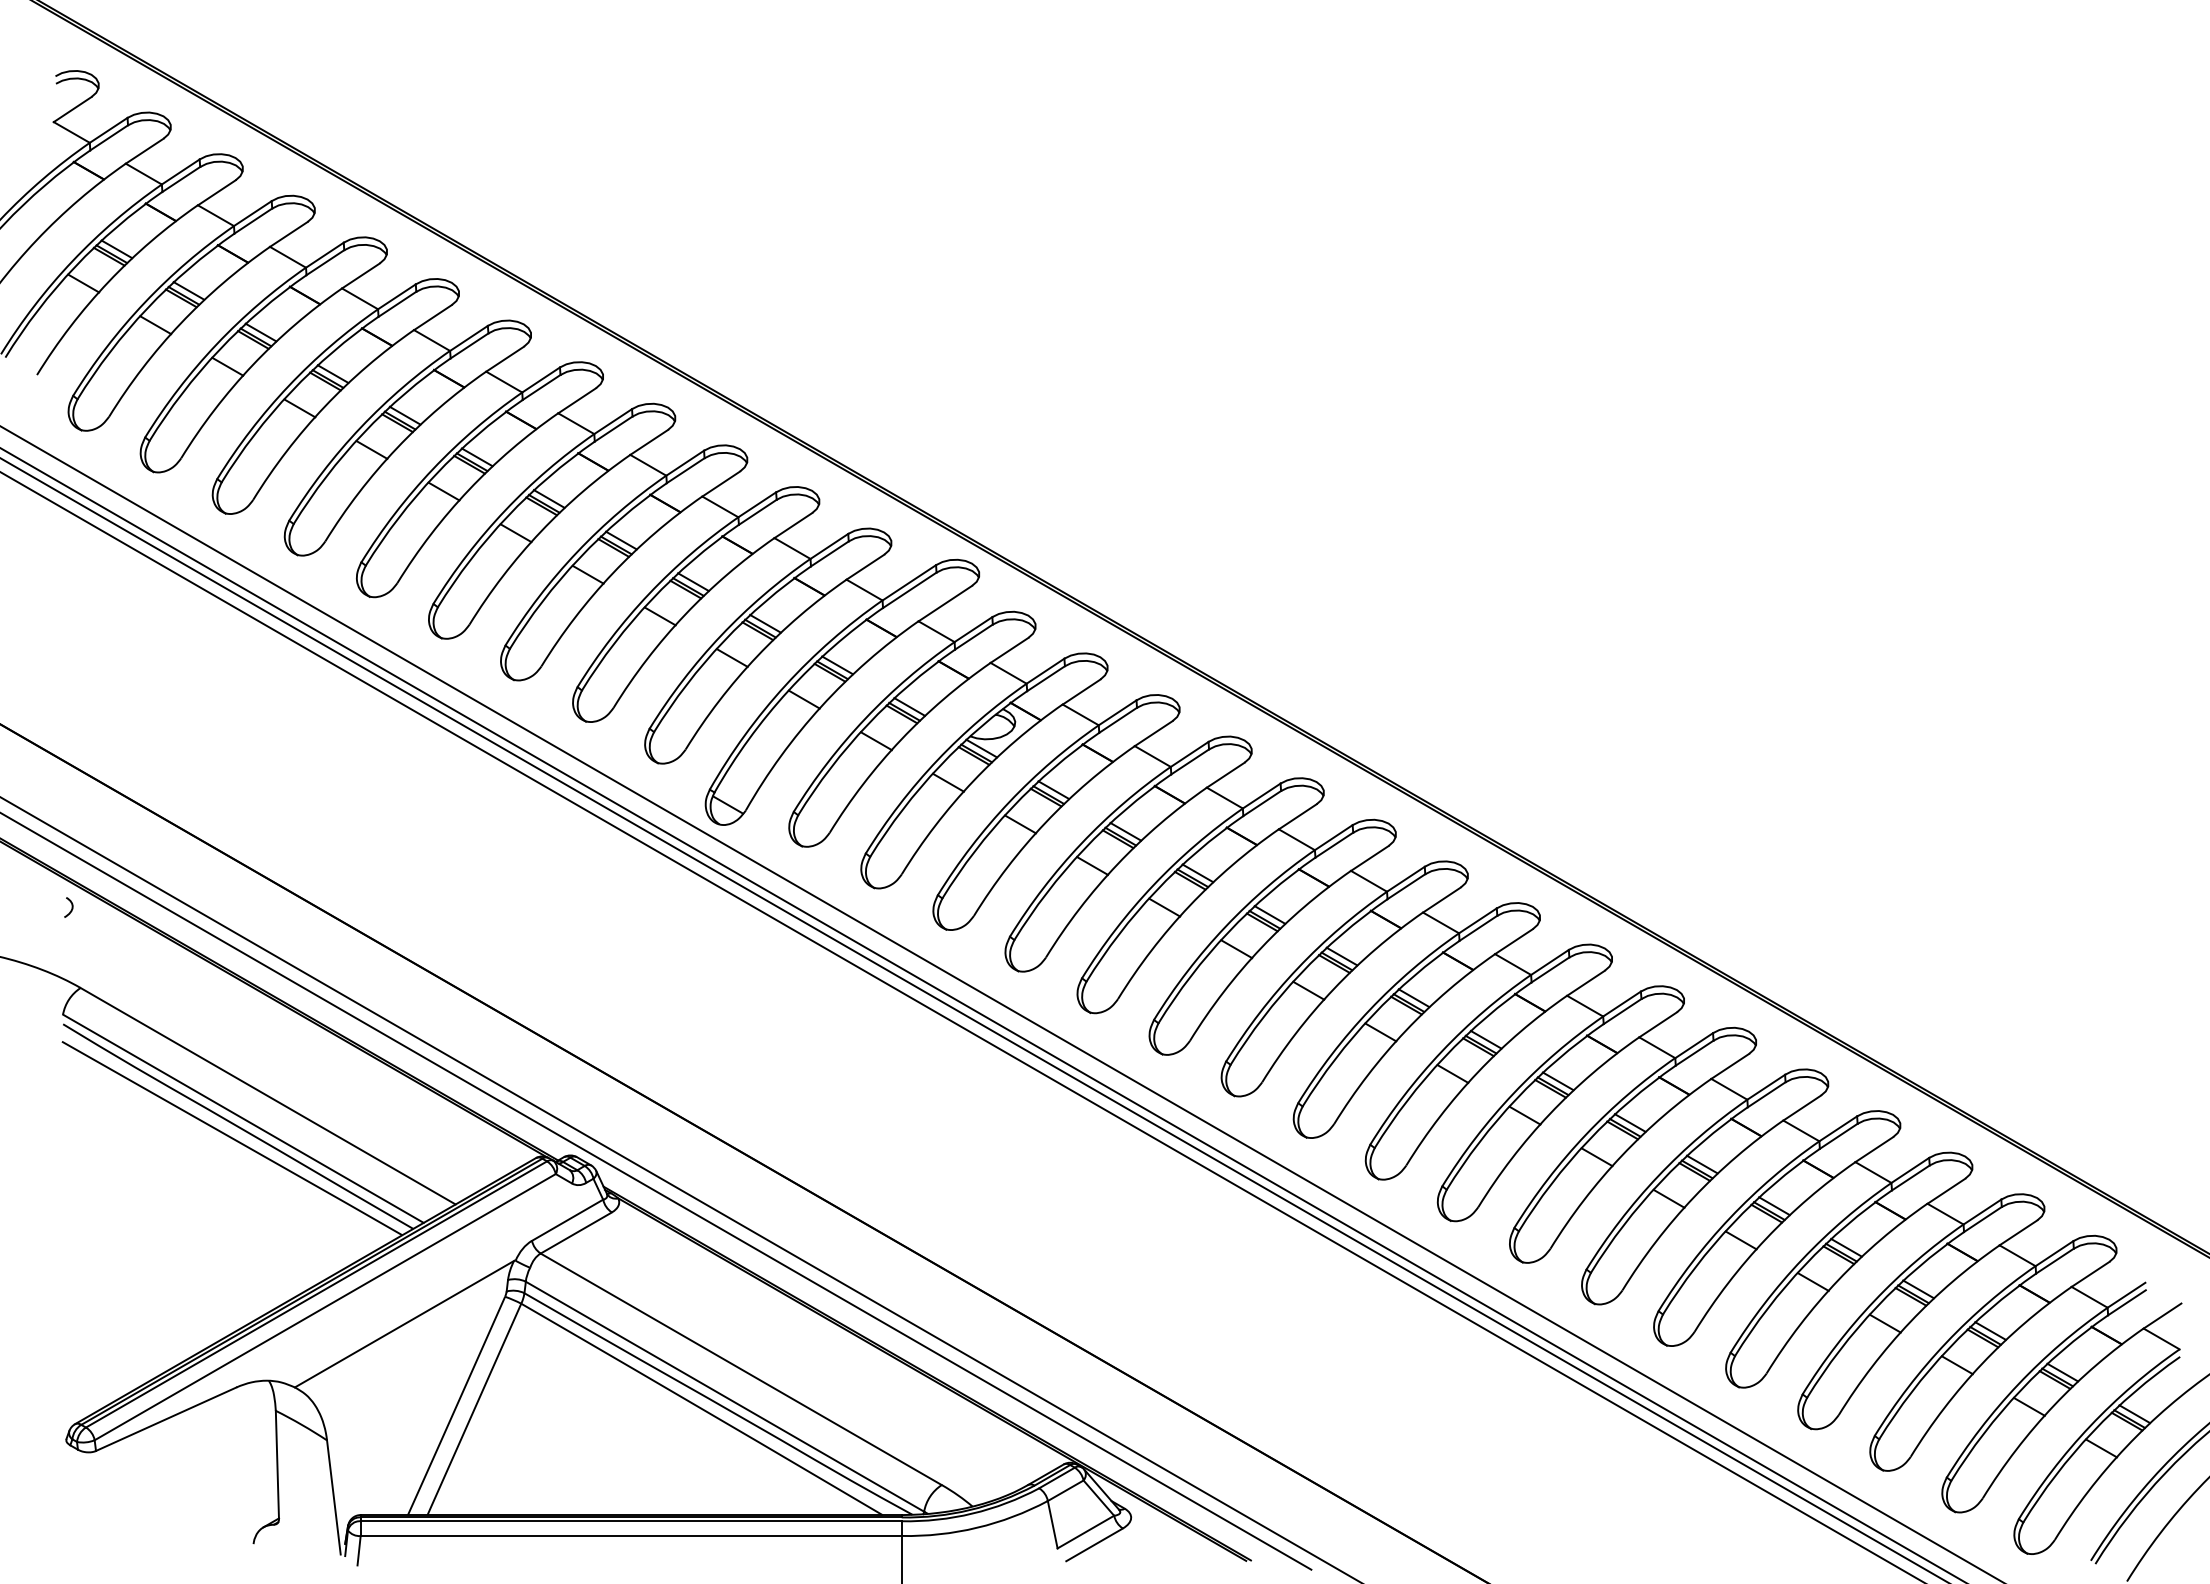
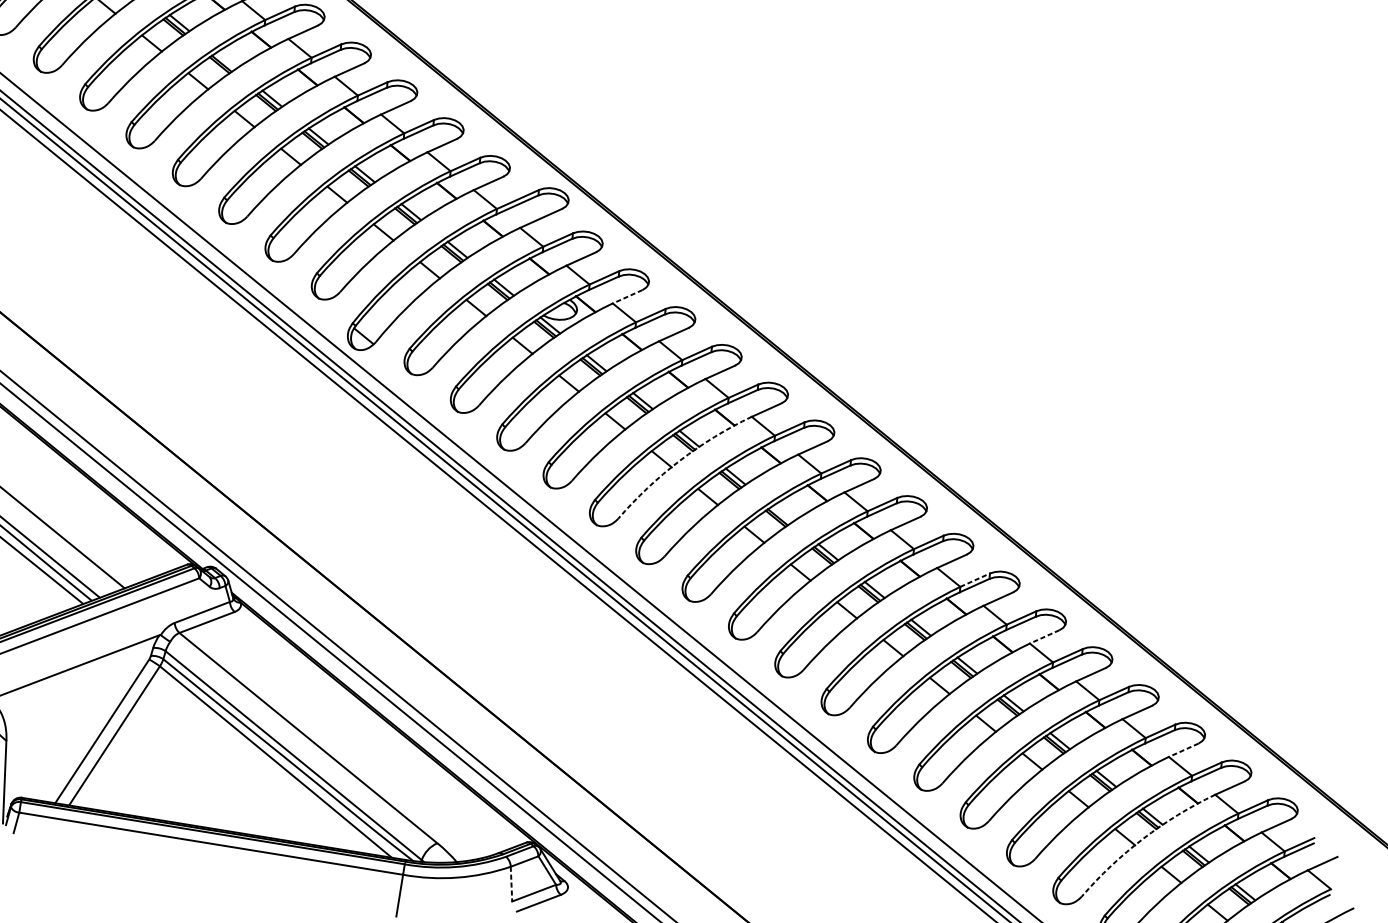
line: (476, 457) -> (225, 60), removed
line: (1081, 692) -> (627, 297), solid -> dashed
arc: (1189, 905) -> (679, 460), solid -> dashed
line: (1341, 956) -> (781, 514), removed
line: (1622, 1004) -> (975, 580), solid -> dashed
line: (1730, 1066) -> (1044, 636), solid -> dashed
line: (1946, 1191) -> (1183, 750), solid -> dashed
arc: (1910, 1321) -> (1143, 838), solid -> dashed
line: (1052, 1525) -> (511, 884), solid -> dashed

